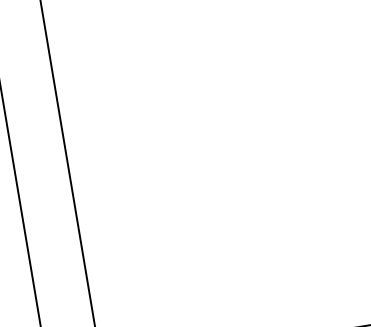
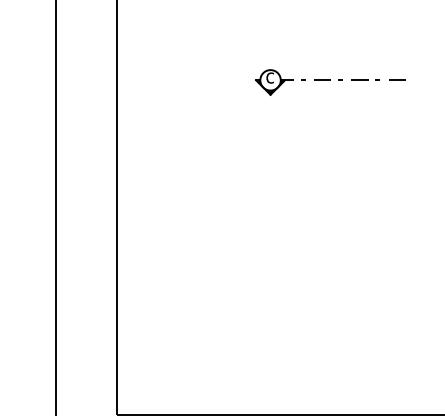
part: (240, 47) -> (330, 82), added

